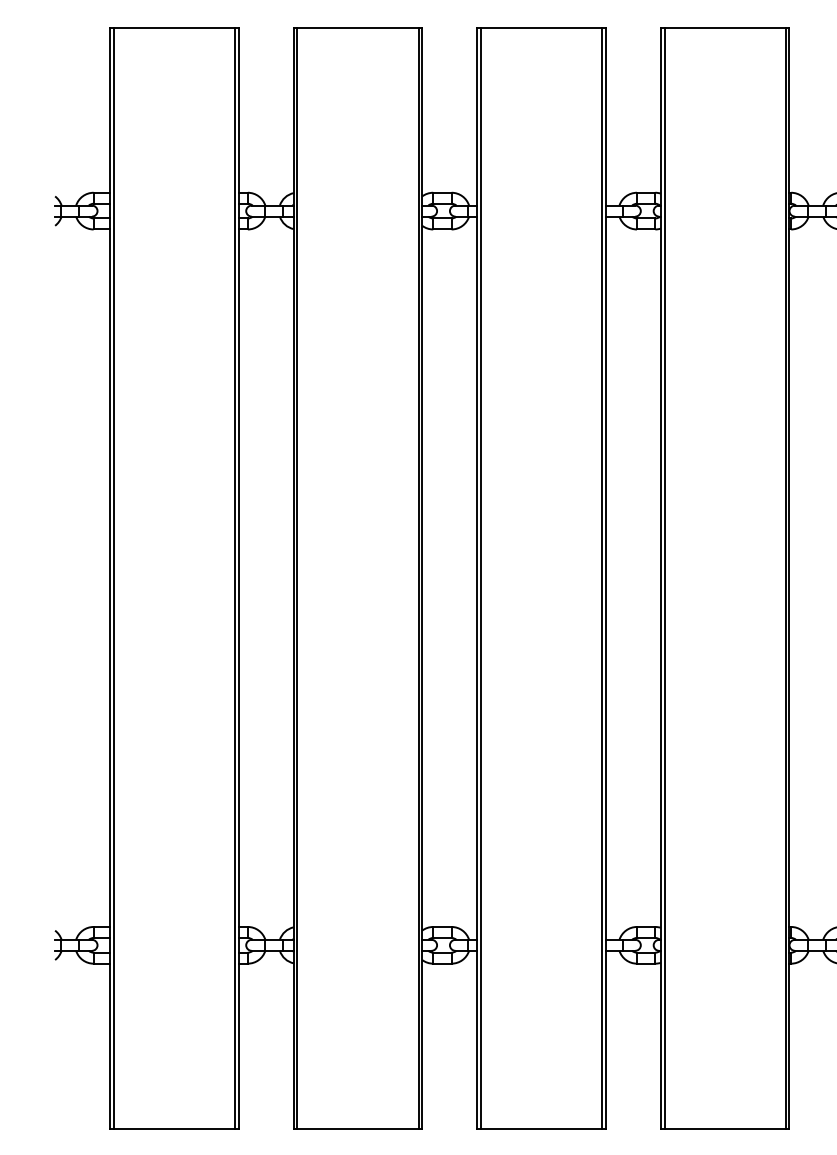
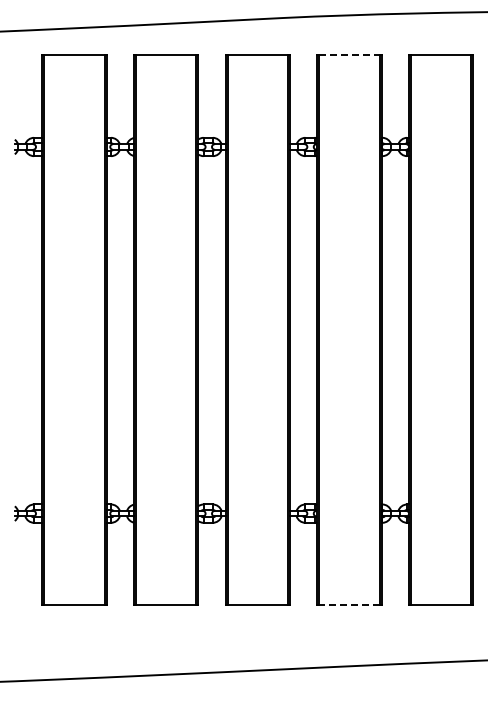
line: (725, 27) -> (349, 55), solid -> dashed
line: (723, 1129) -> (348, 605), solid -> dashed

